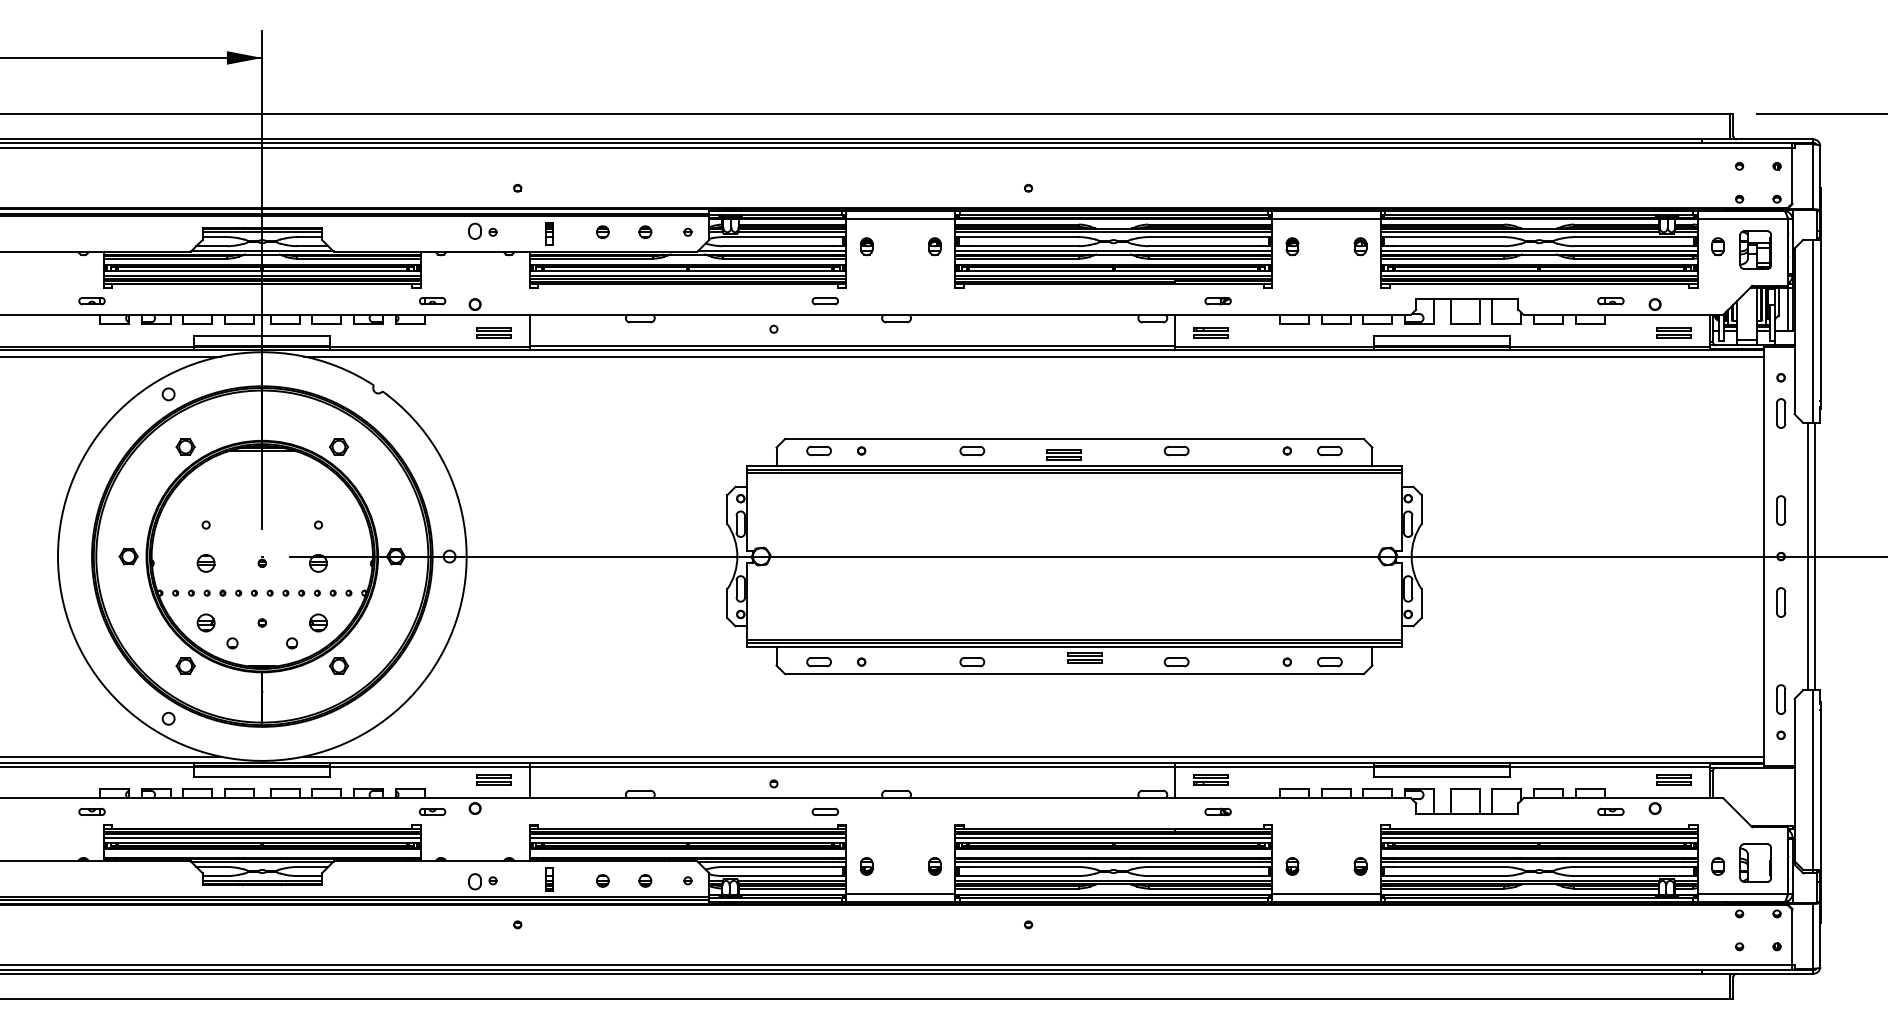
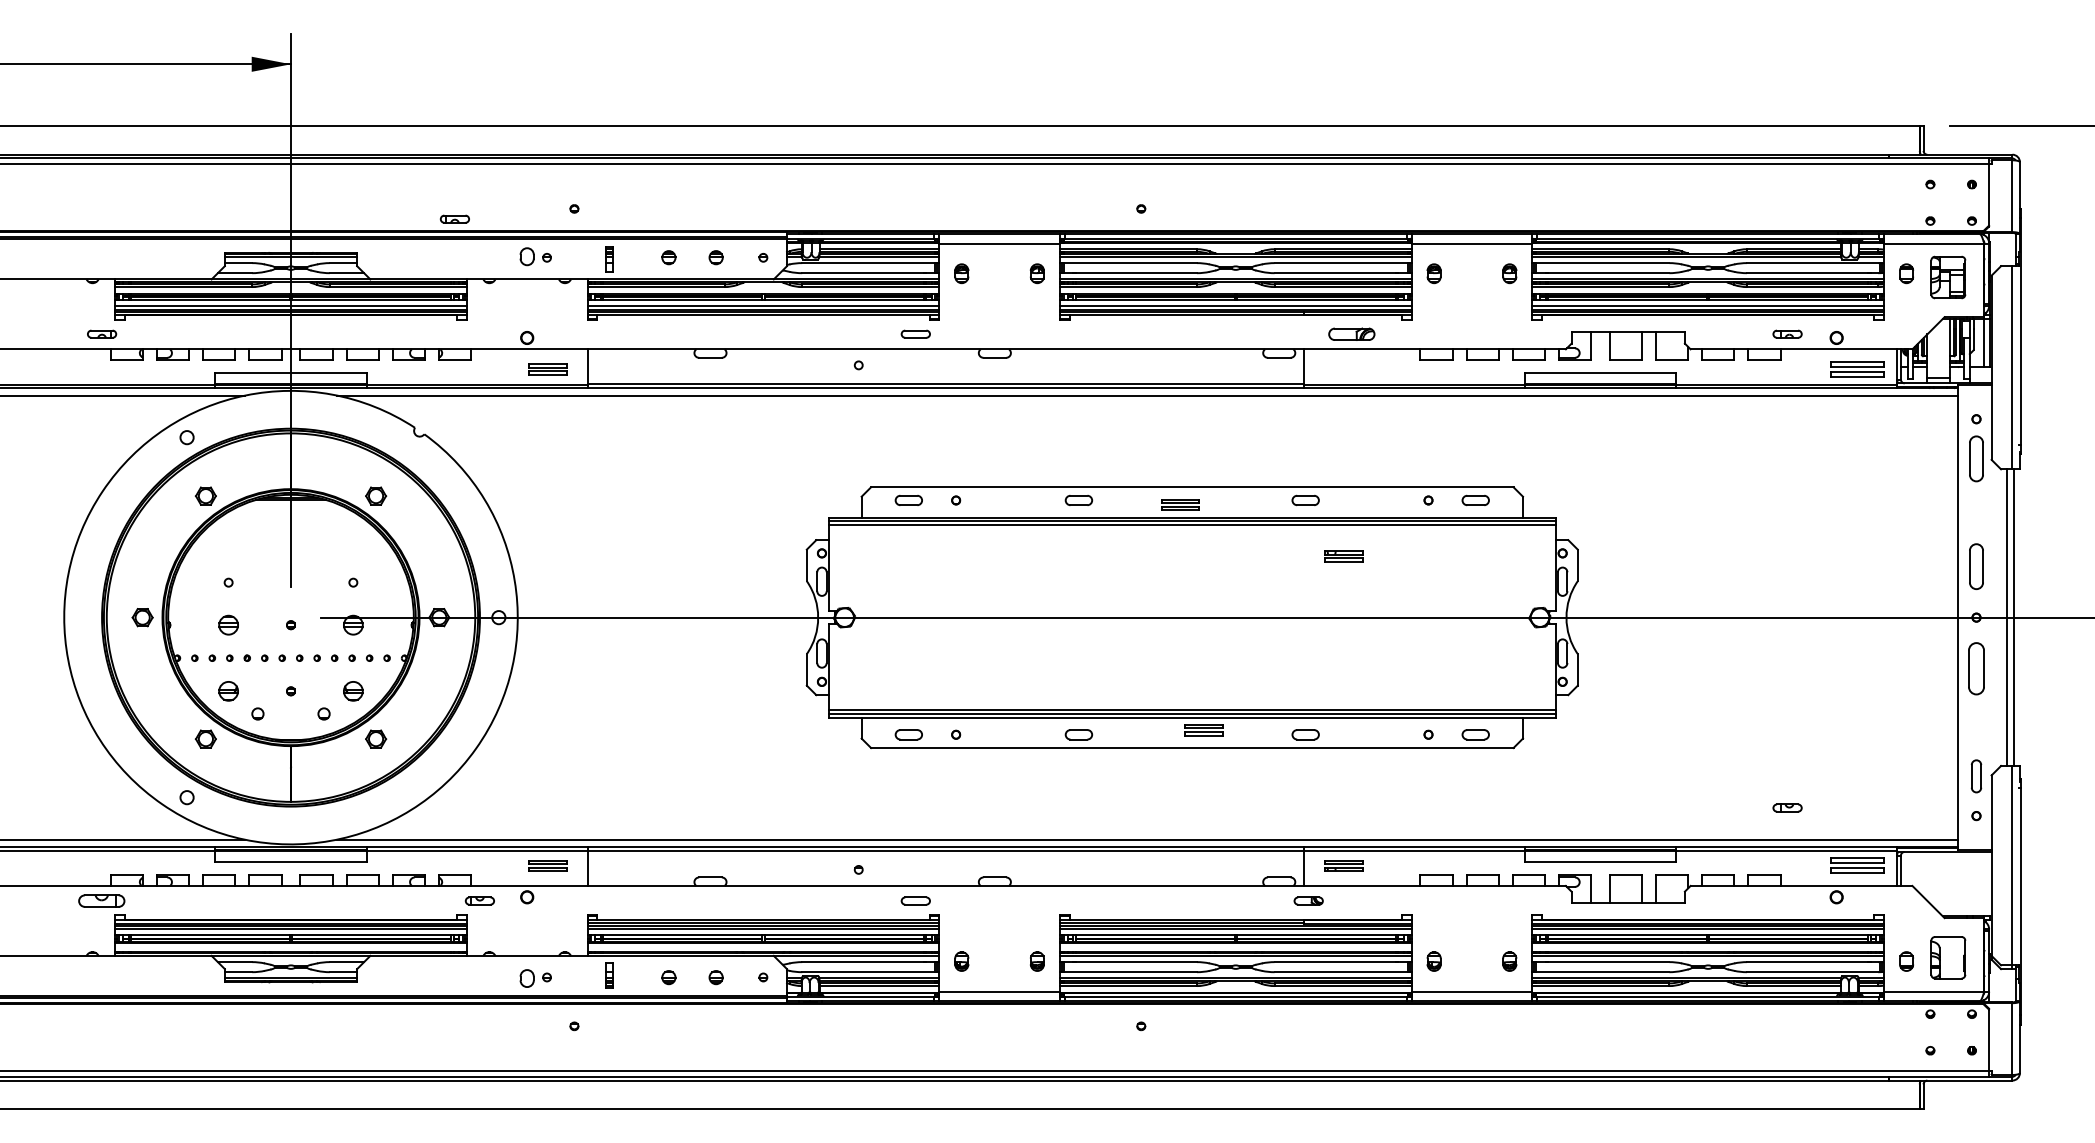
part: (432, 300) -> (454, 218), moved
part: (1217, 300) -> (1351, 333), size x1.6
part: (1210, 332) -> (1343, 556), moved
part: (1672, 332) -> (1856, 369), size x1.4
part: (1781, 413) -> (1976, 458), size x1.4
part: (1781, 510) -> (1976, 566), size x1.4
part: (1781, 602) -> (1976, 668), size x1.6
part: (1672, 779) -> (1856, 865), size x1.4
part: (92, 811) -> (102, 900), size x1.6
part: (1217, 811) -> (1308, 900), moved
part: (1610, 811) -> (1787, 807), moved

